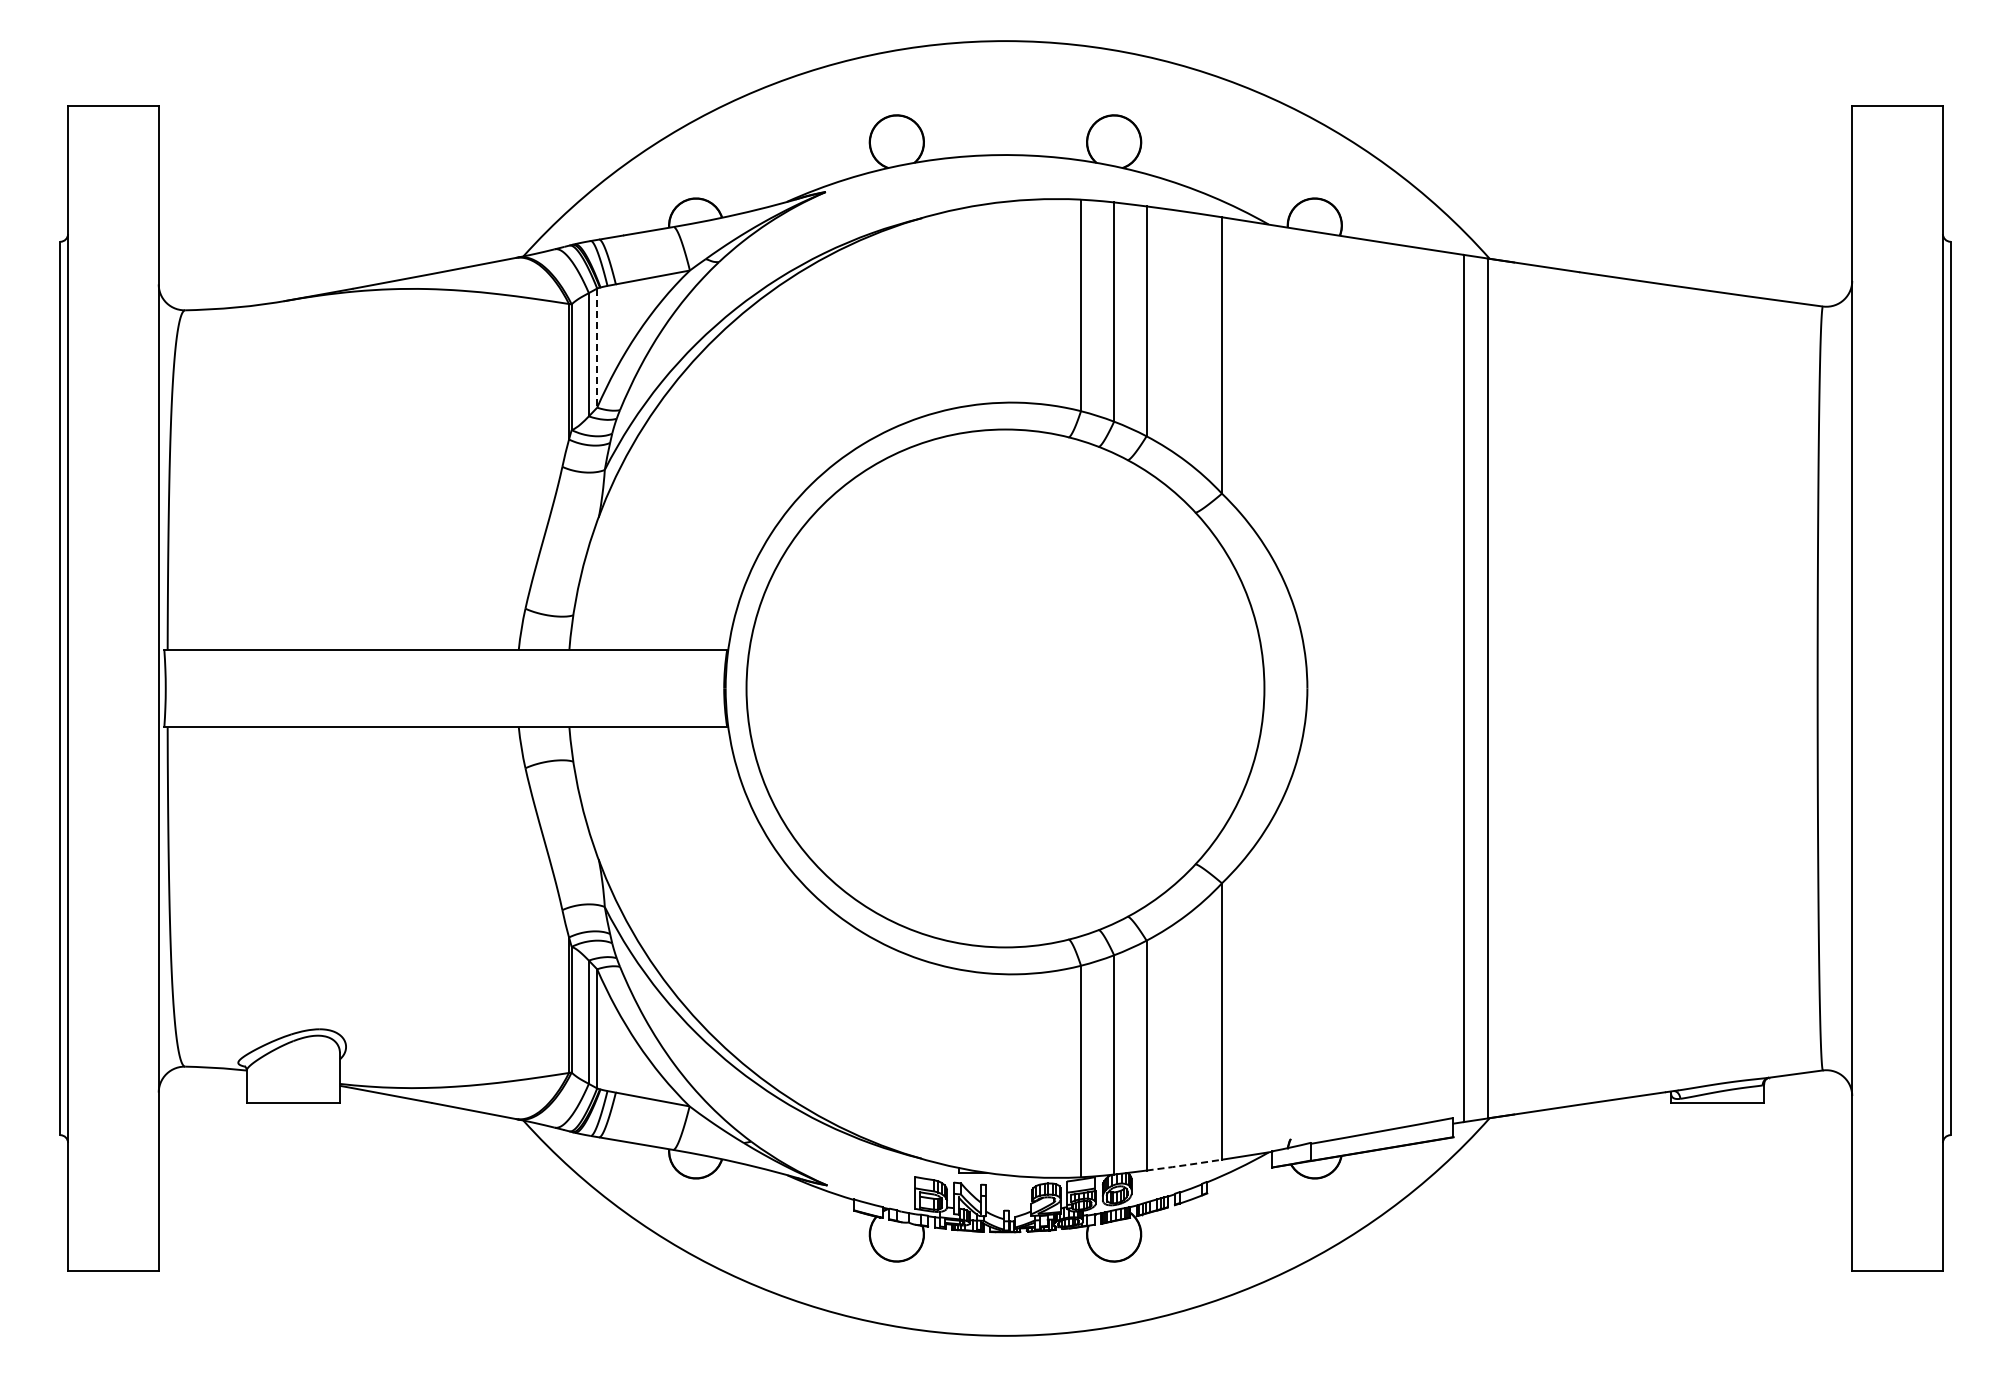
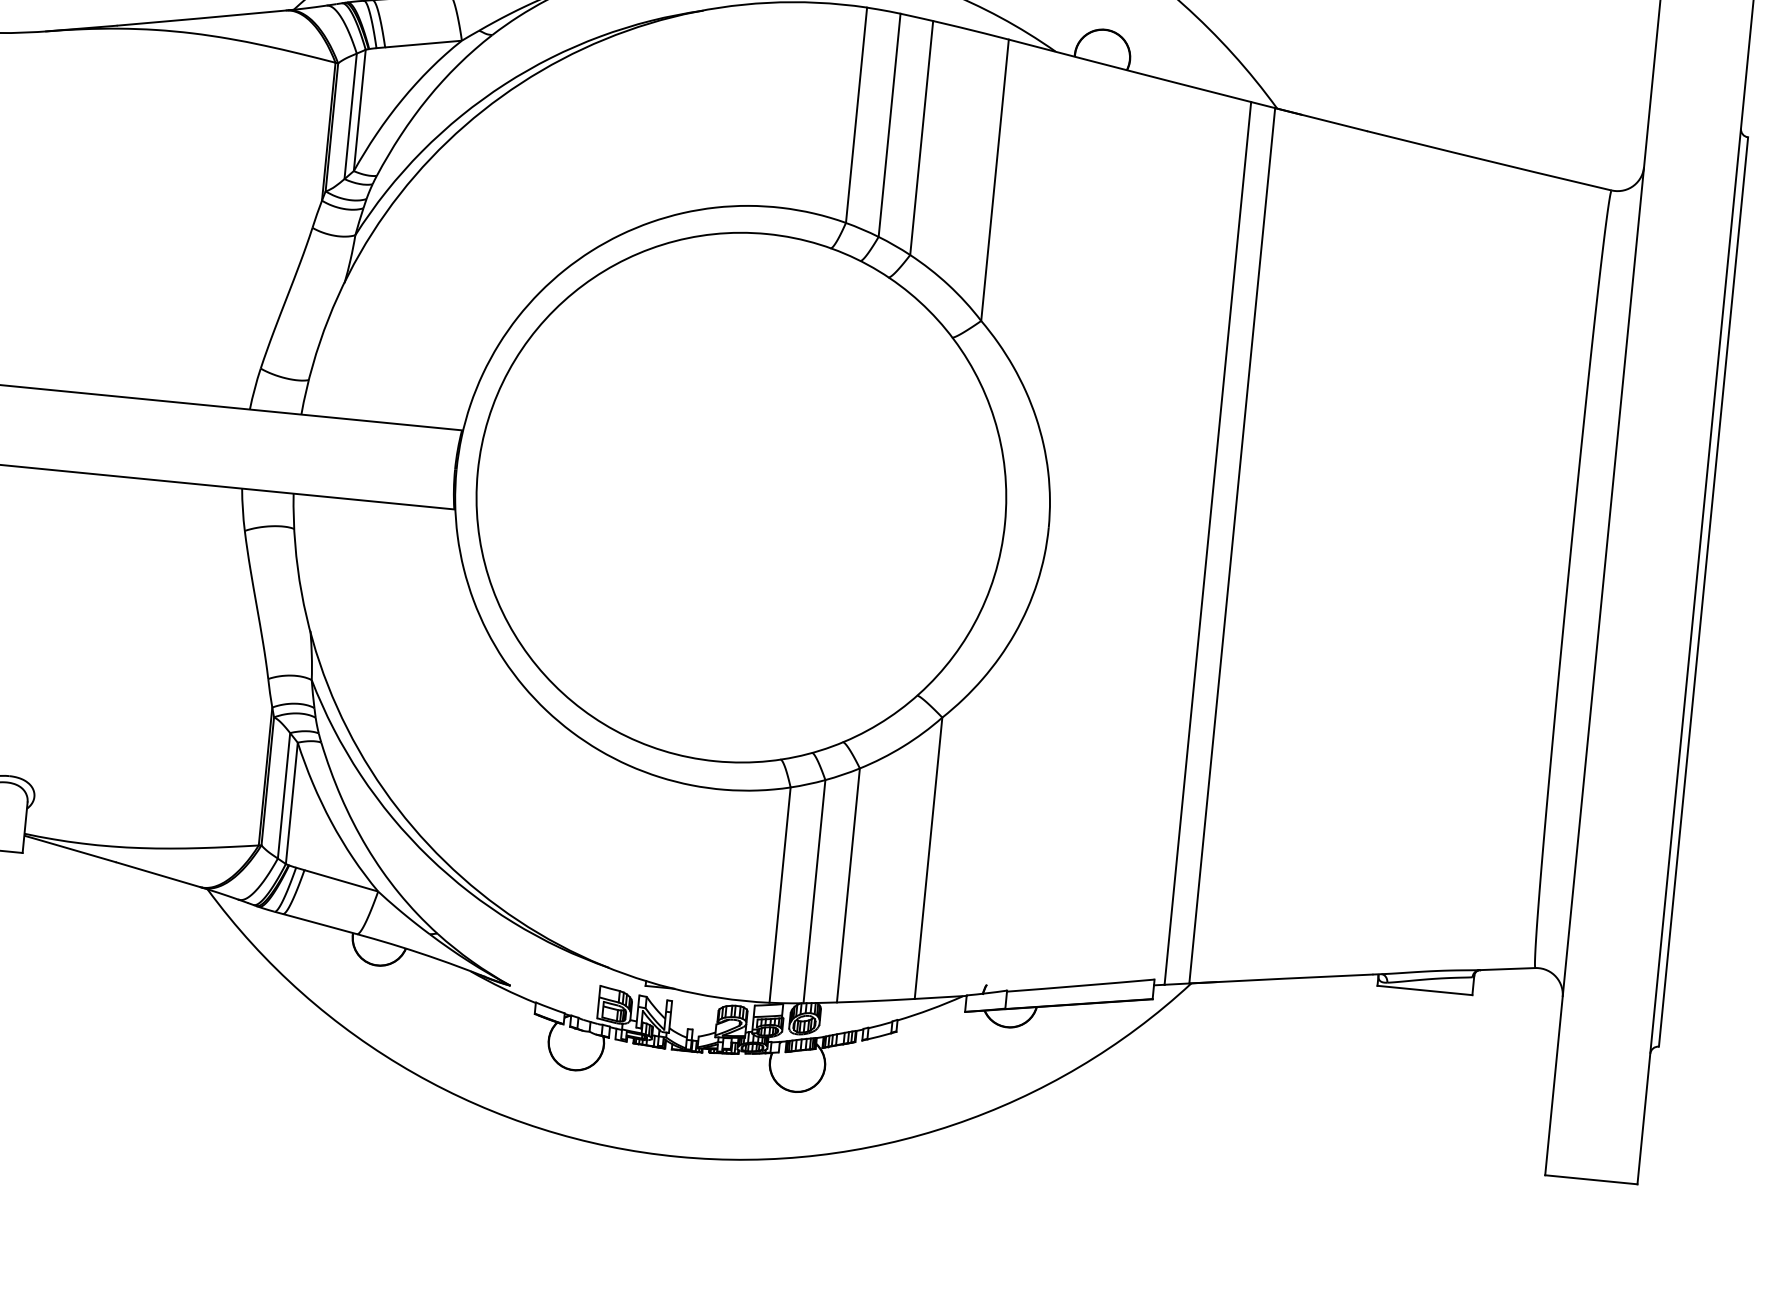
line: (597, 348) -> (360, 110), dashed -> solid
line: (1184, 1165) -> (876, 1001), dashed -> solid

